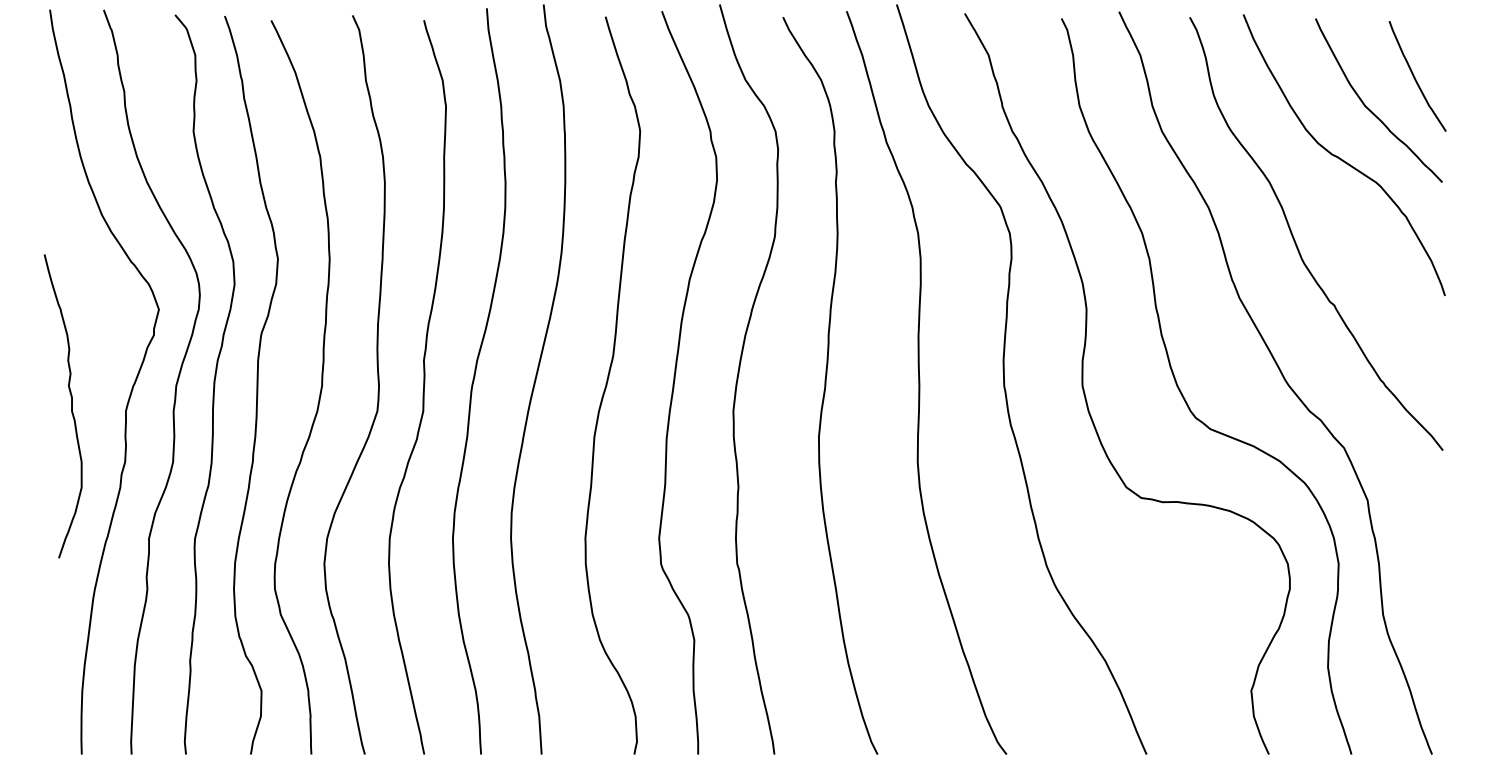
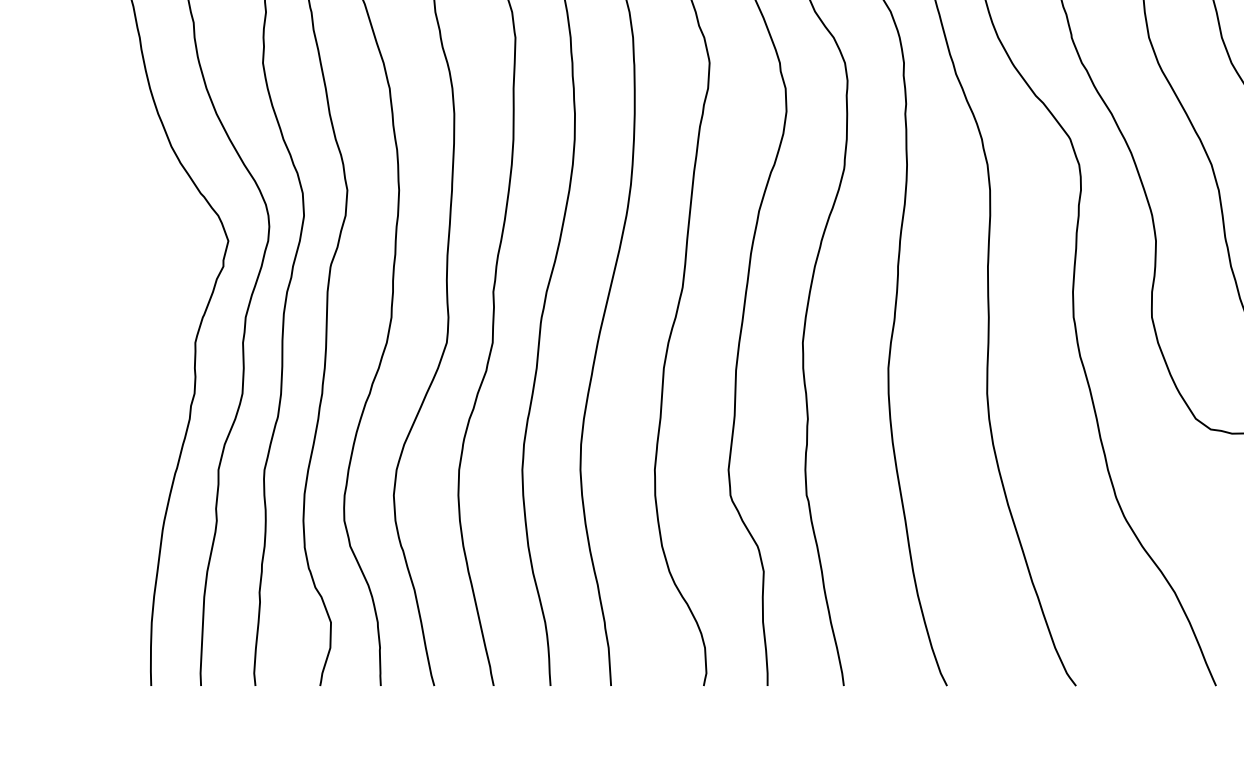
curve: (71, 406) -> (140, 337), removed

